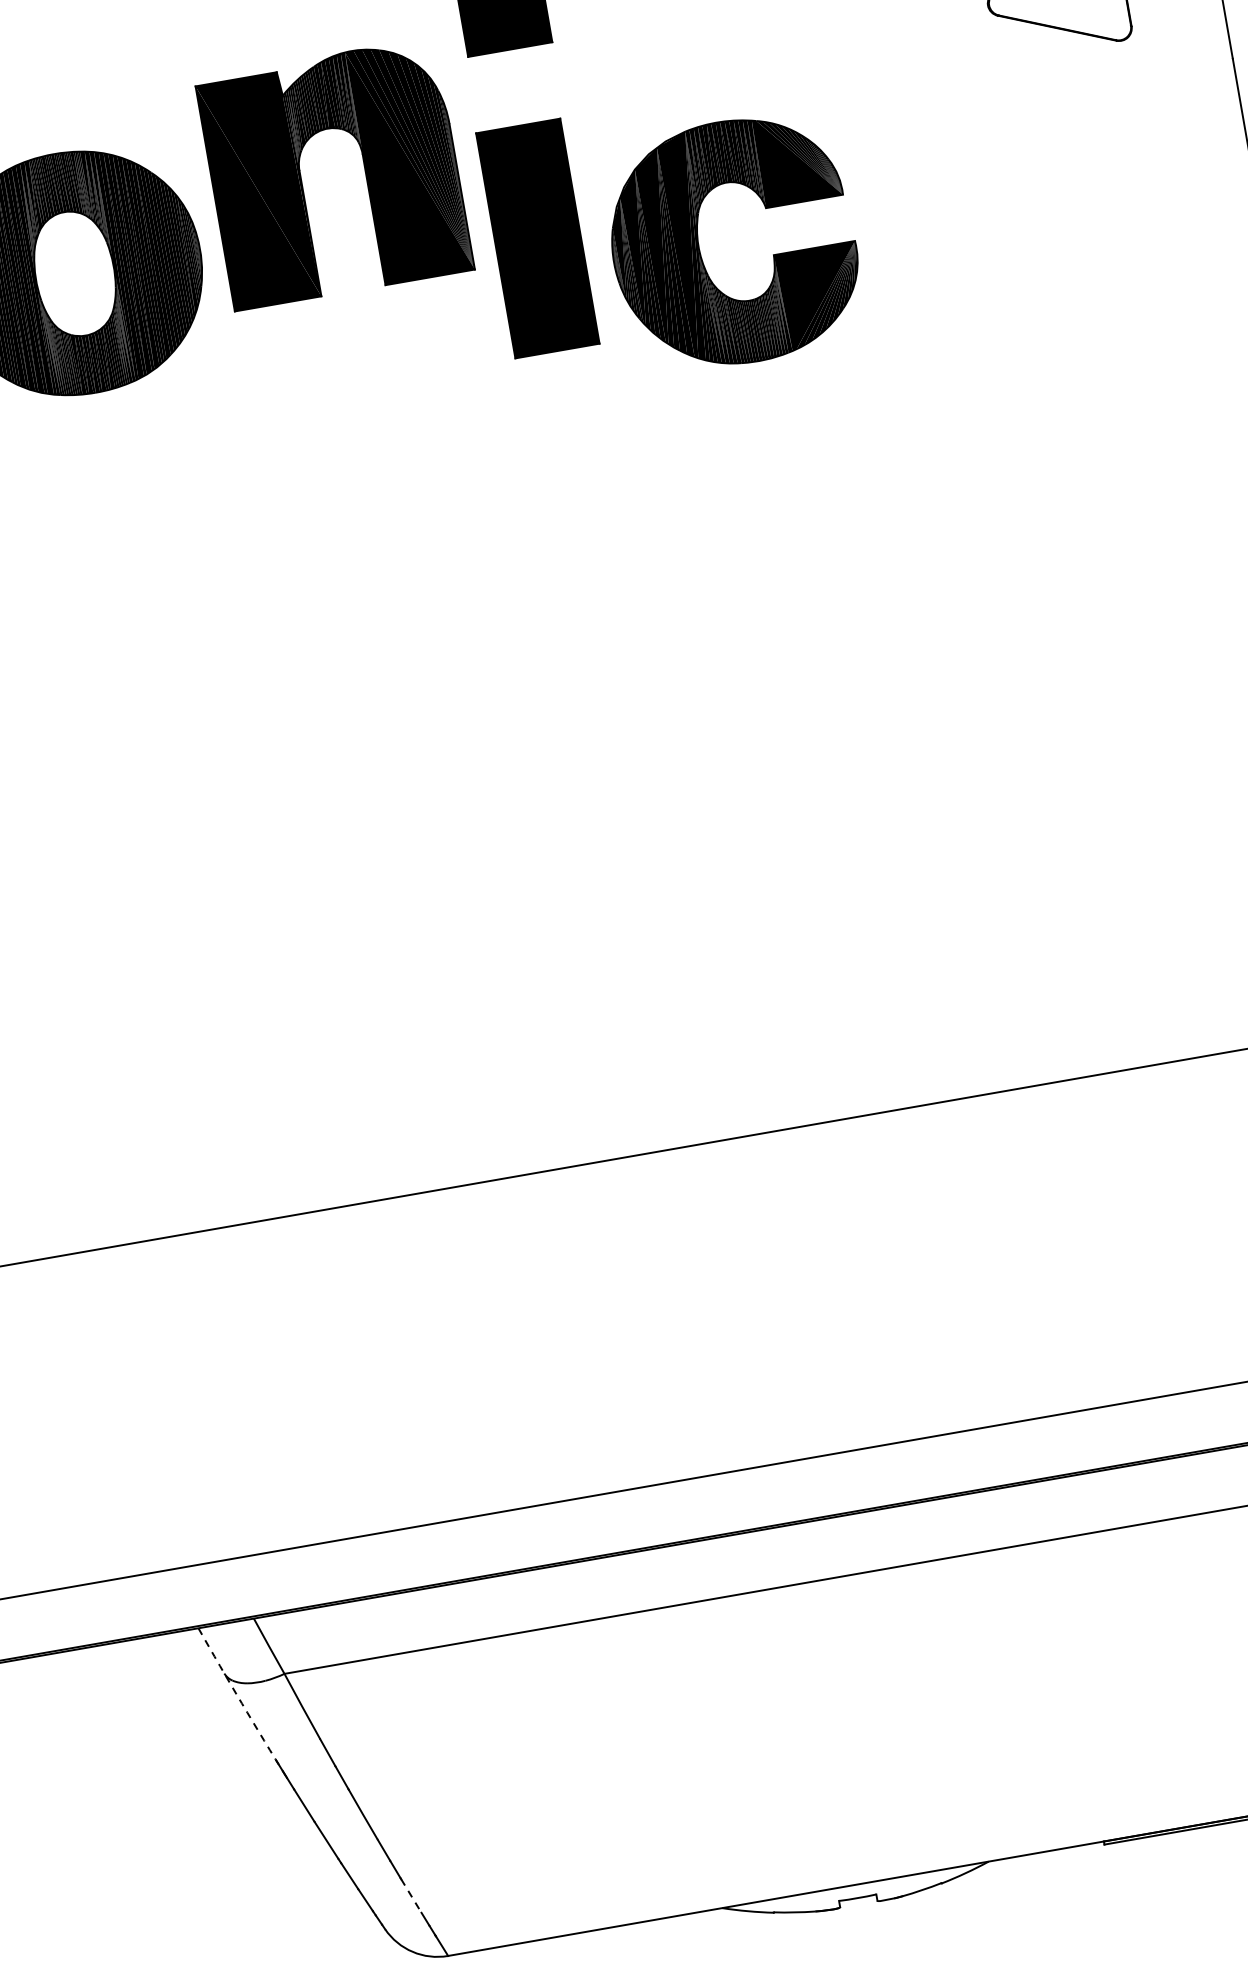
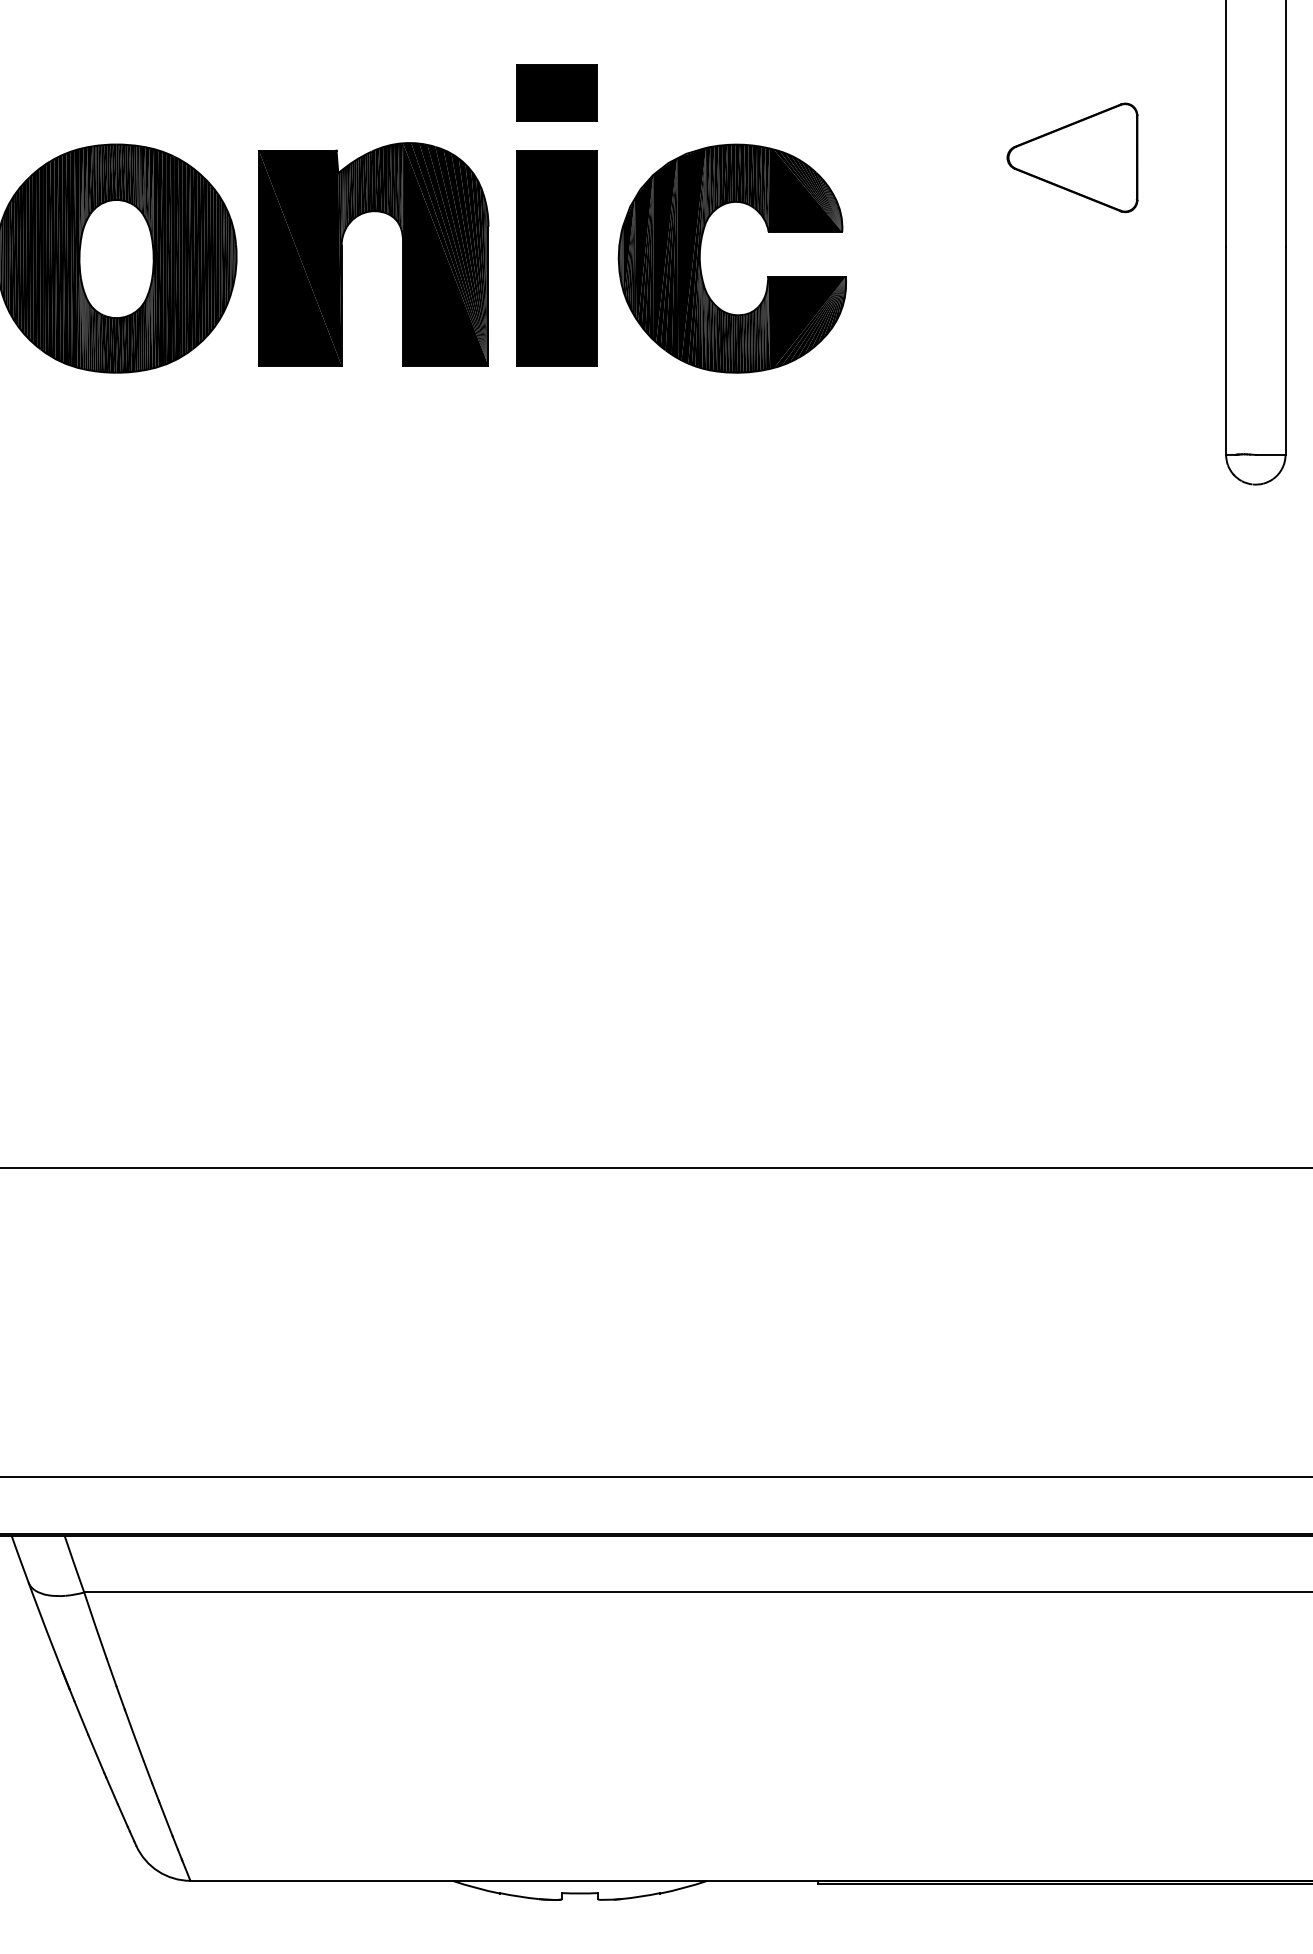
part: (364, 168) -> (402, 254), moved
part: (537, 238) -> (556, 258), moved
part: (699, 248) -> (700, 258), moved
arc: (241, 1704) -> (39, 1613), dashed -> solid
line: (411, 1896) -> (166, 1819), dashed -> solid

